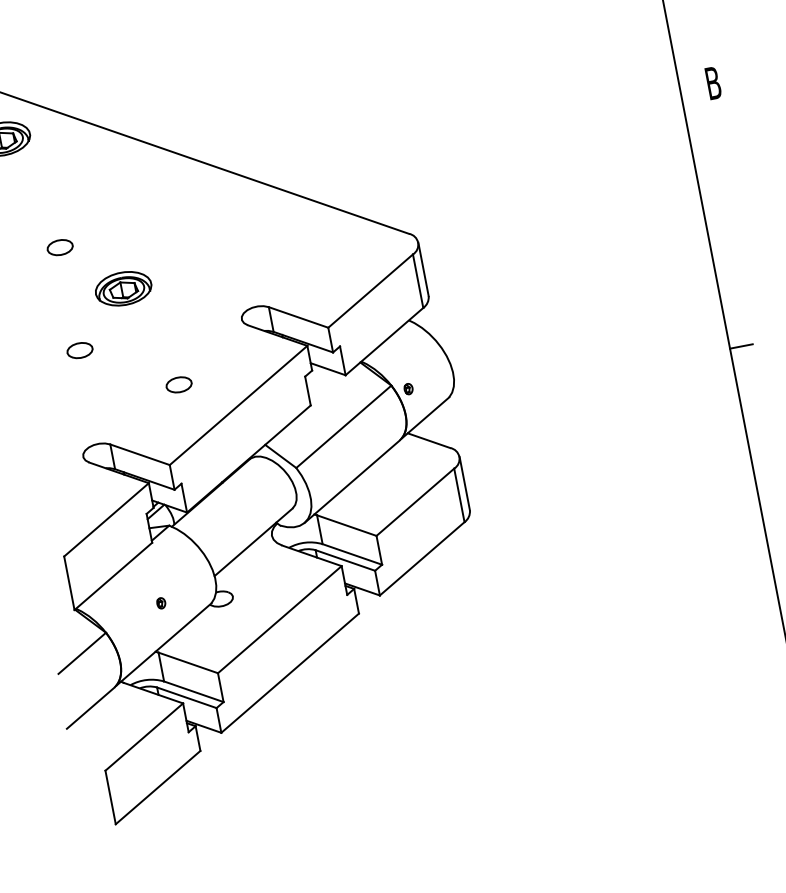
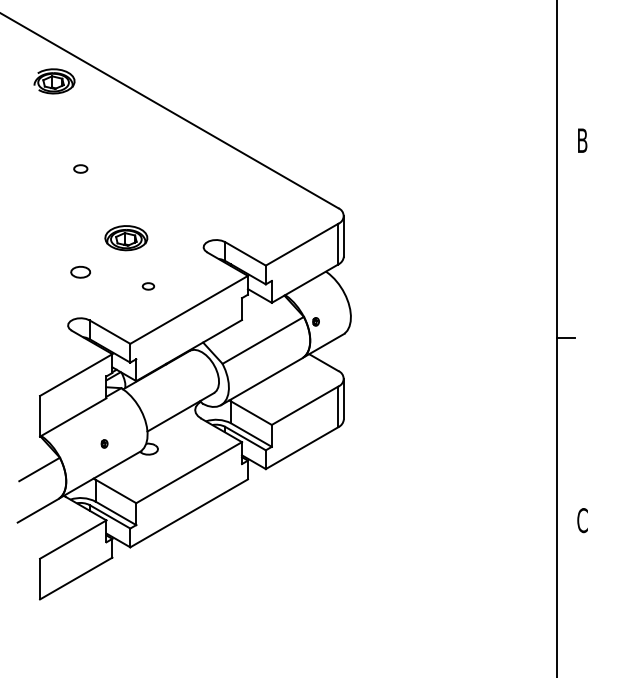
part: (59, 246) -> (80, 168), size x0.7
part: (123, 289) -> (126, 238), moved
part: (79, 349) -> (80, 271), moved
part: (179, 384) -> (148, 286), size x0.6

